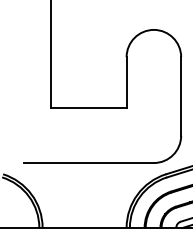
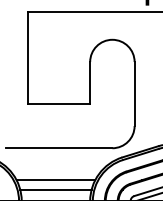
line: (84, 202) -> (55, 180), added
line: (84, 214) -> (55, 190), added

